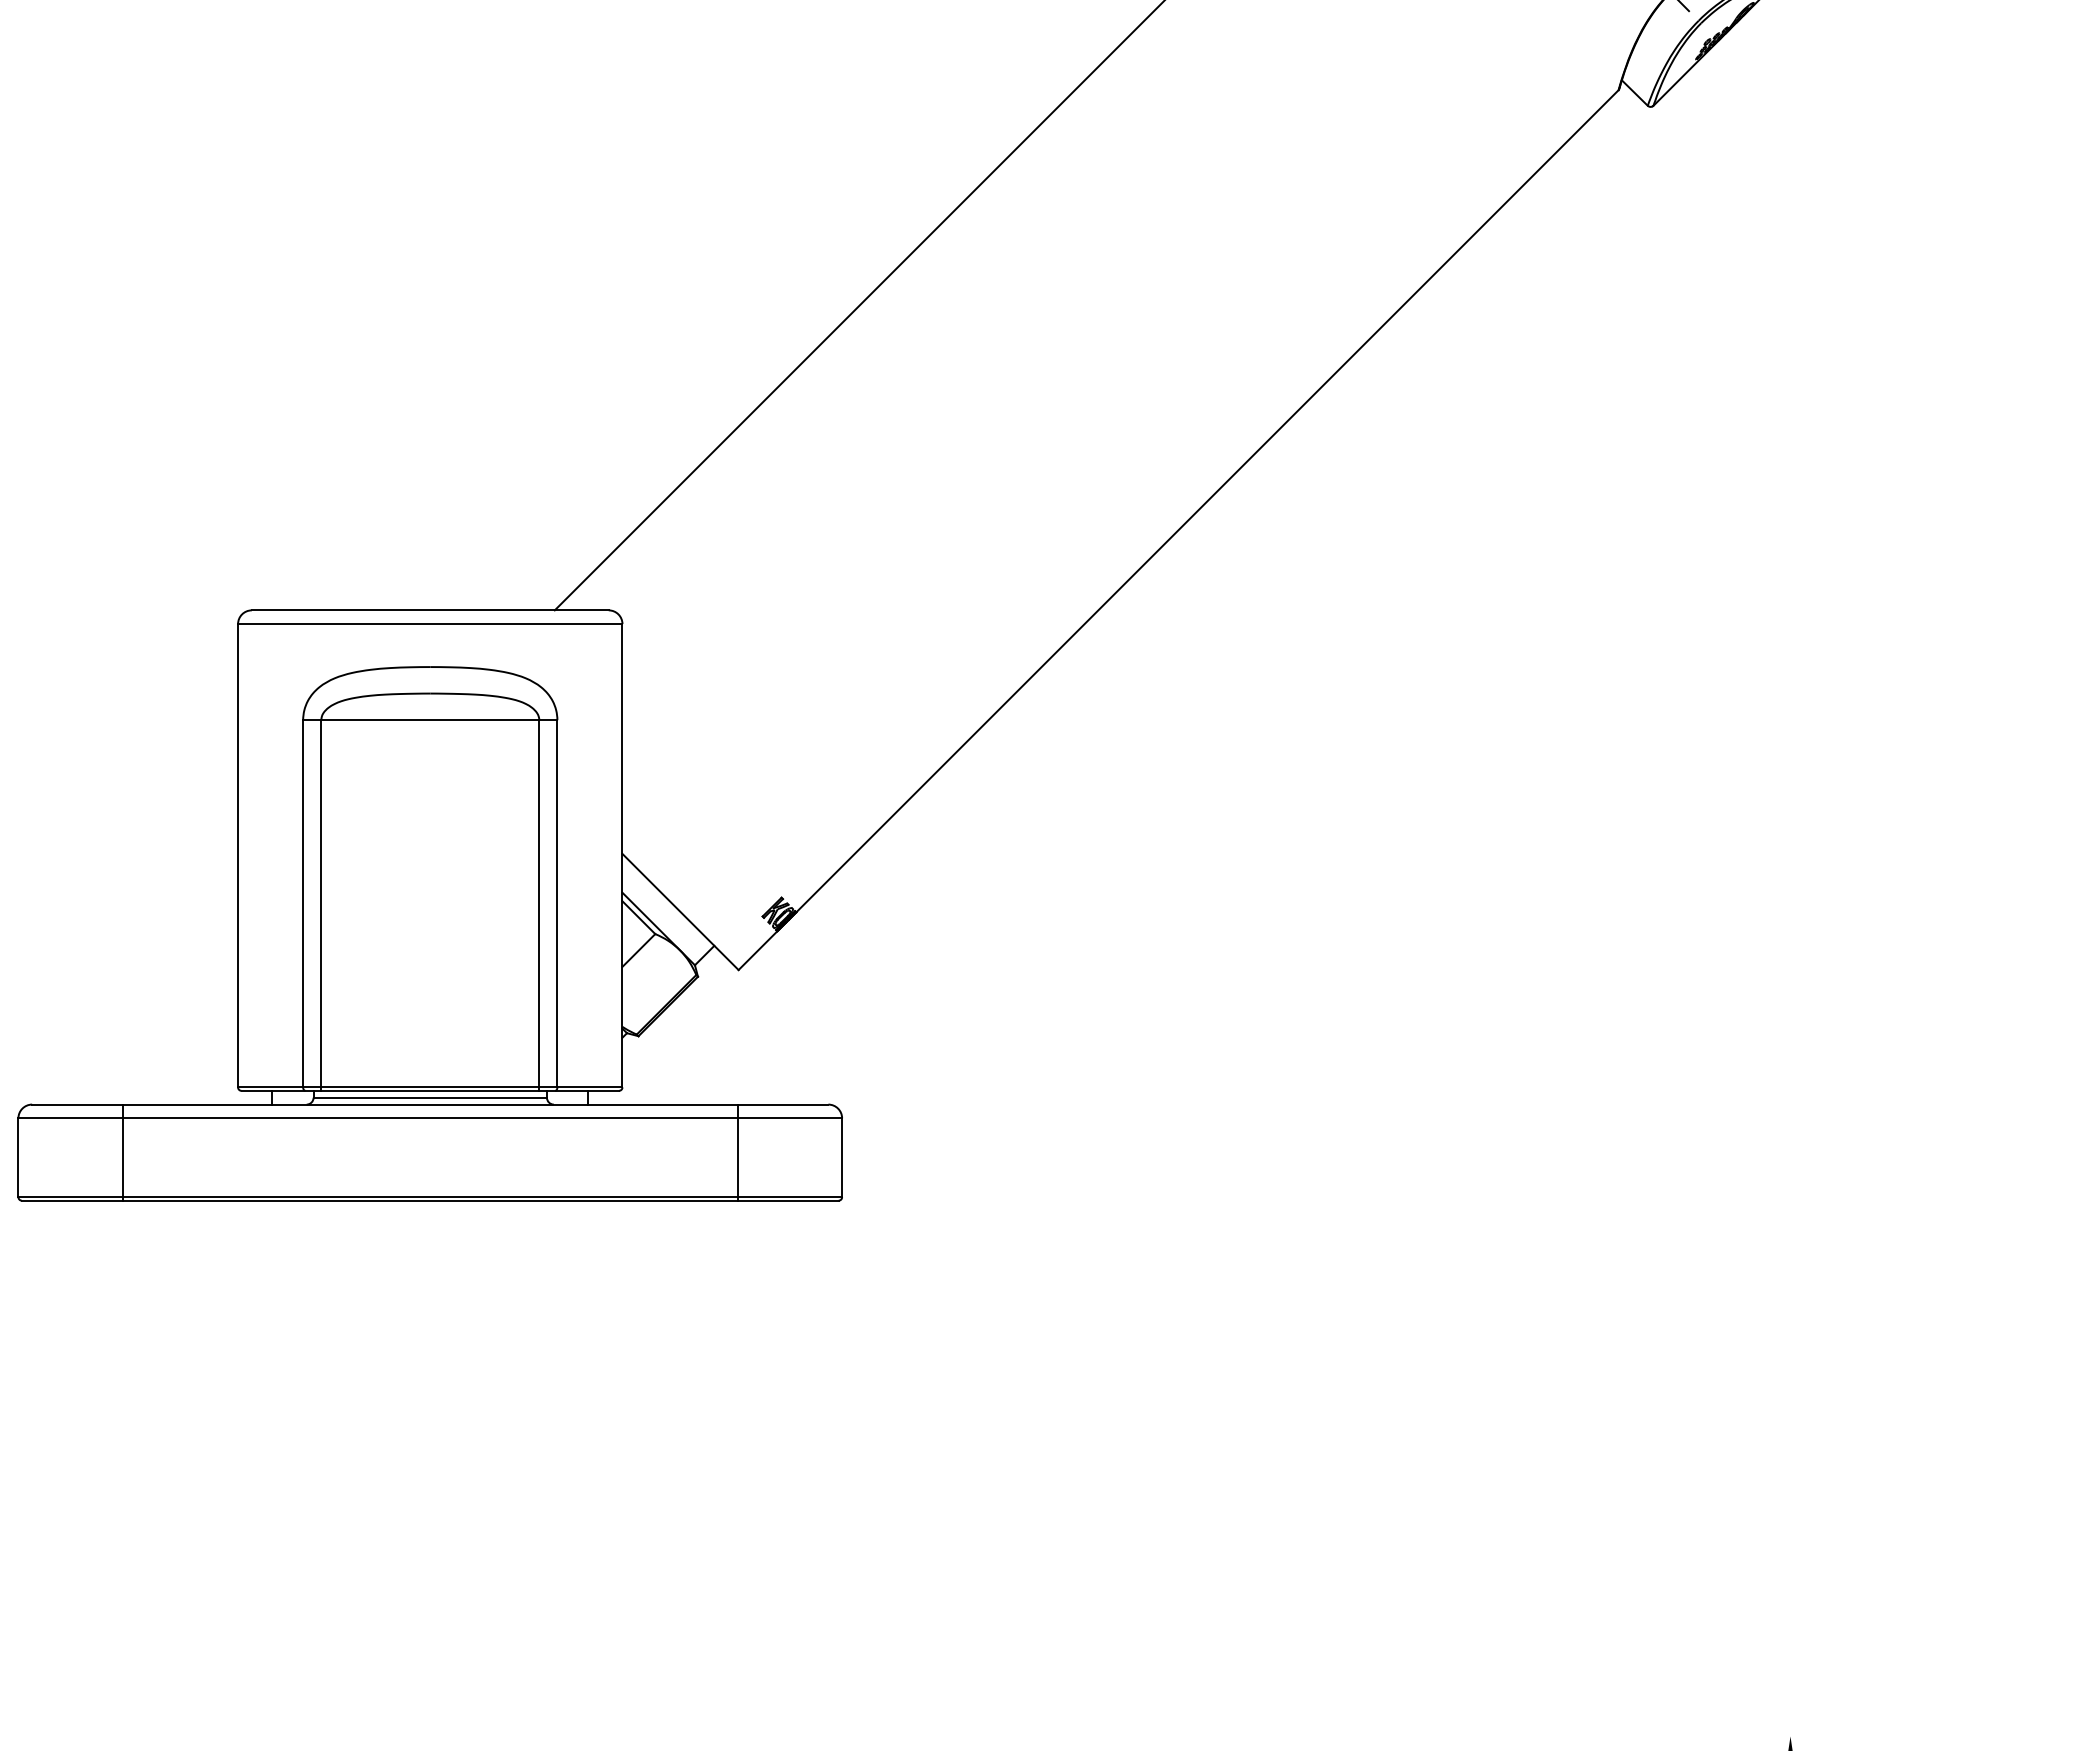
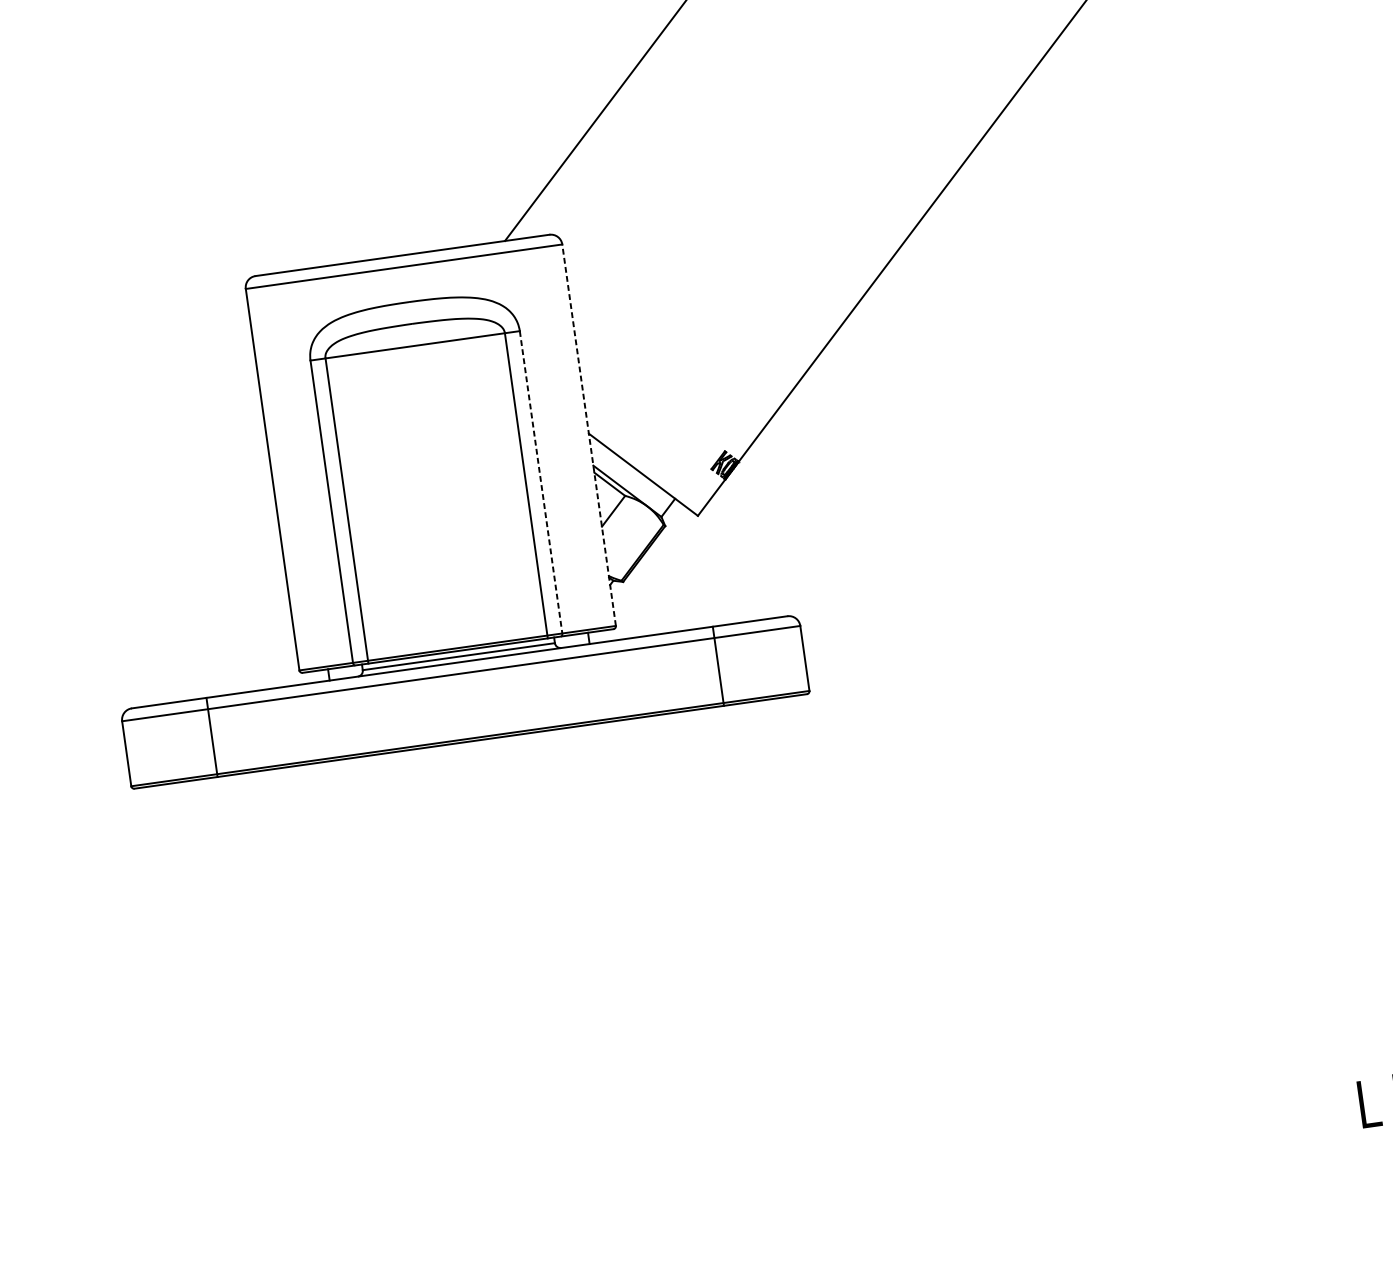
line: (622, 855) -> (589, 434), solid -> dashed
line: (557, 903) -> (541, 482), solid -> dashed

